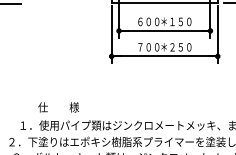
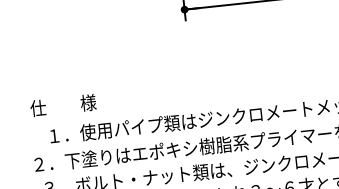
text: (58, 107) -> (62, 105), moved

